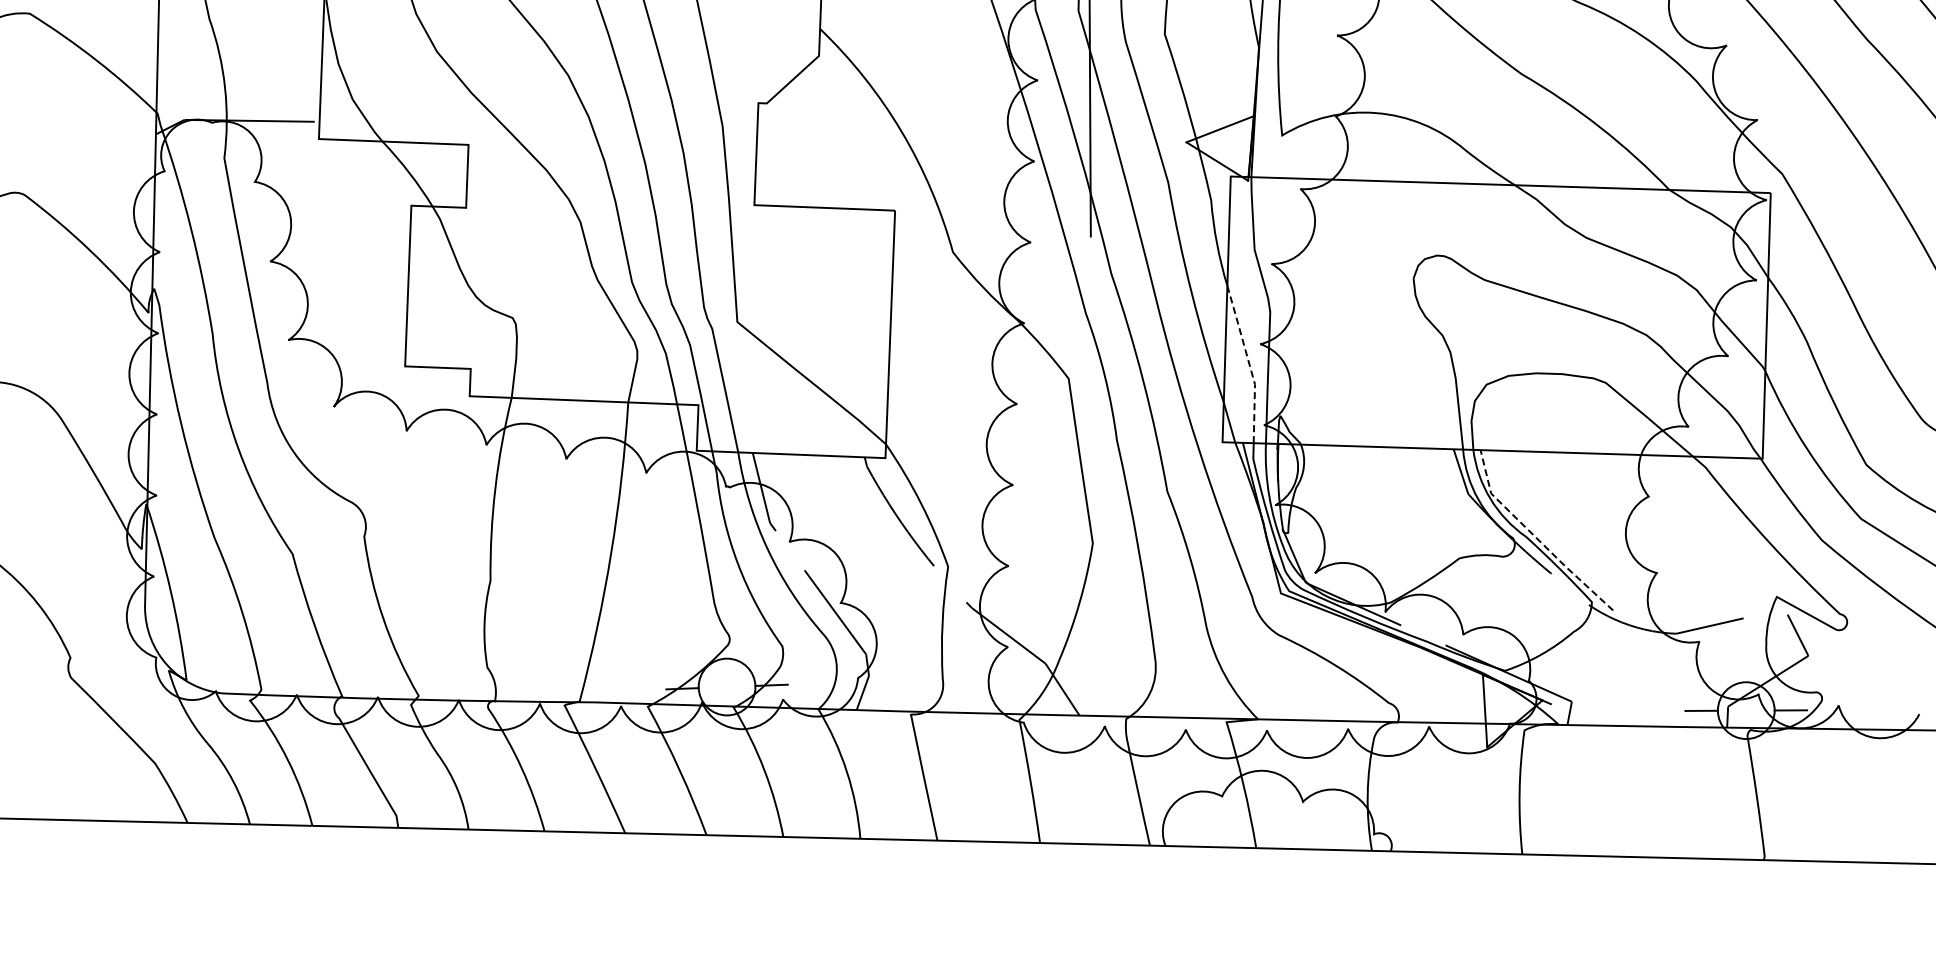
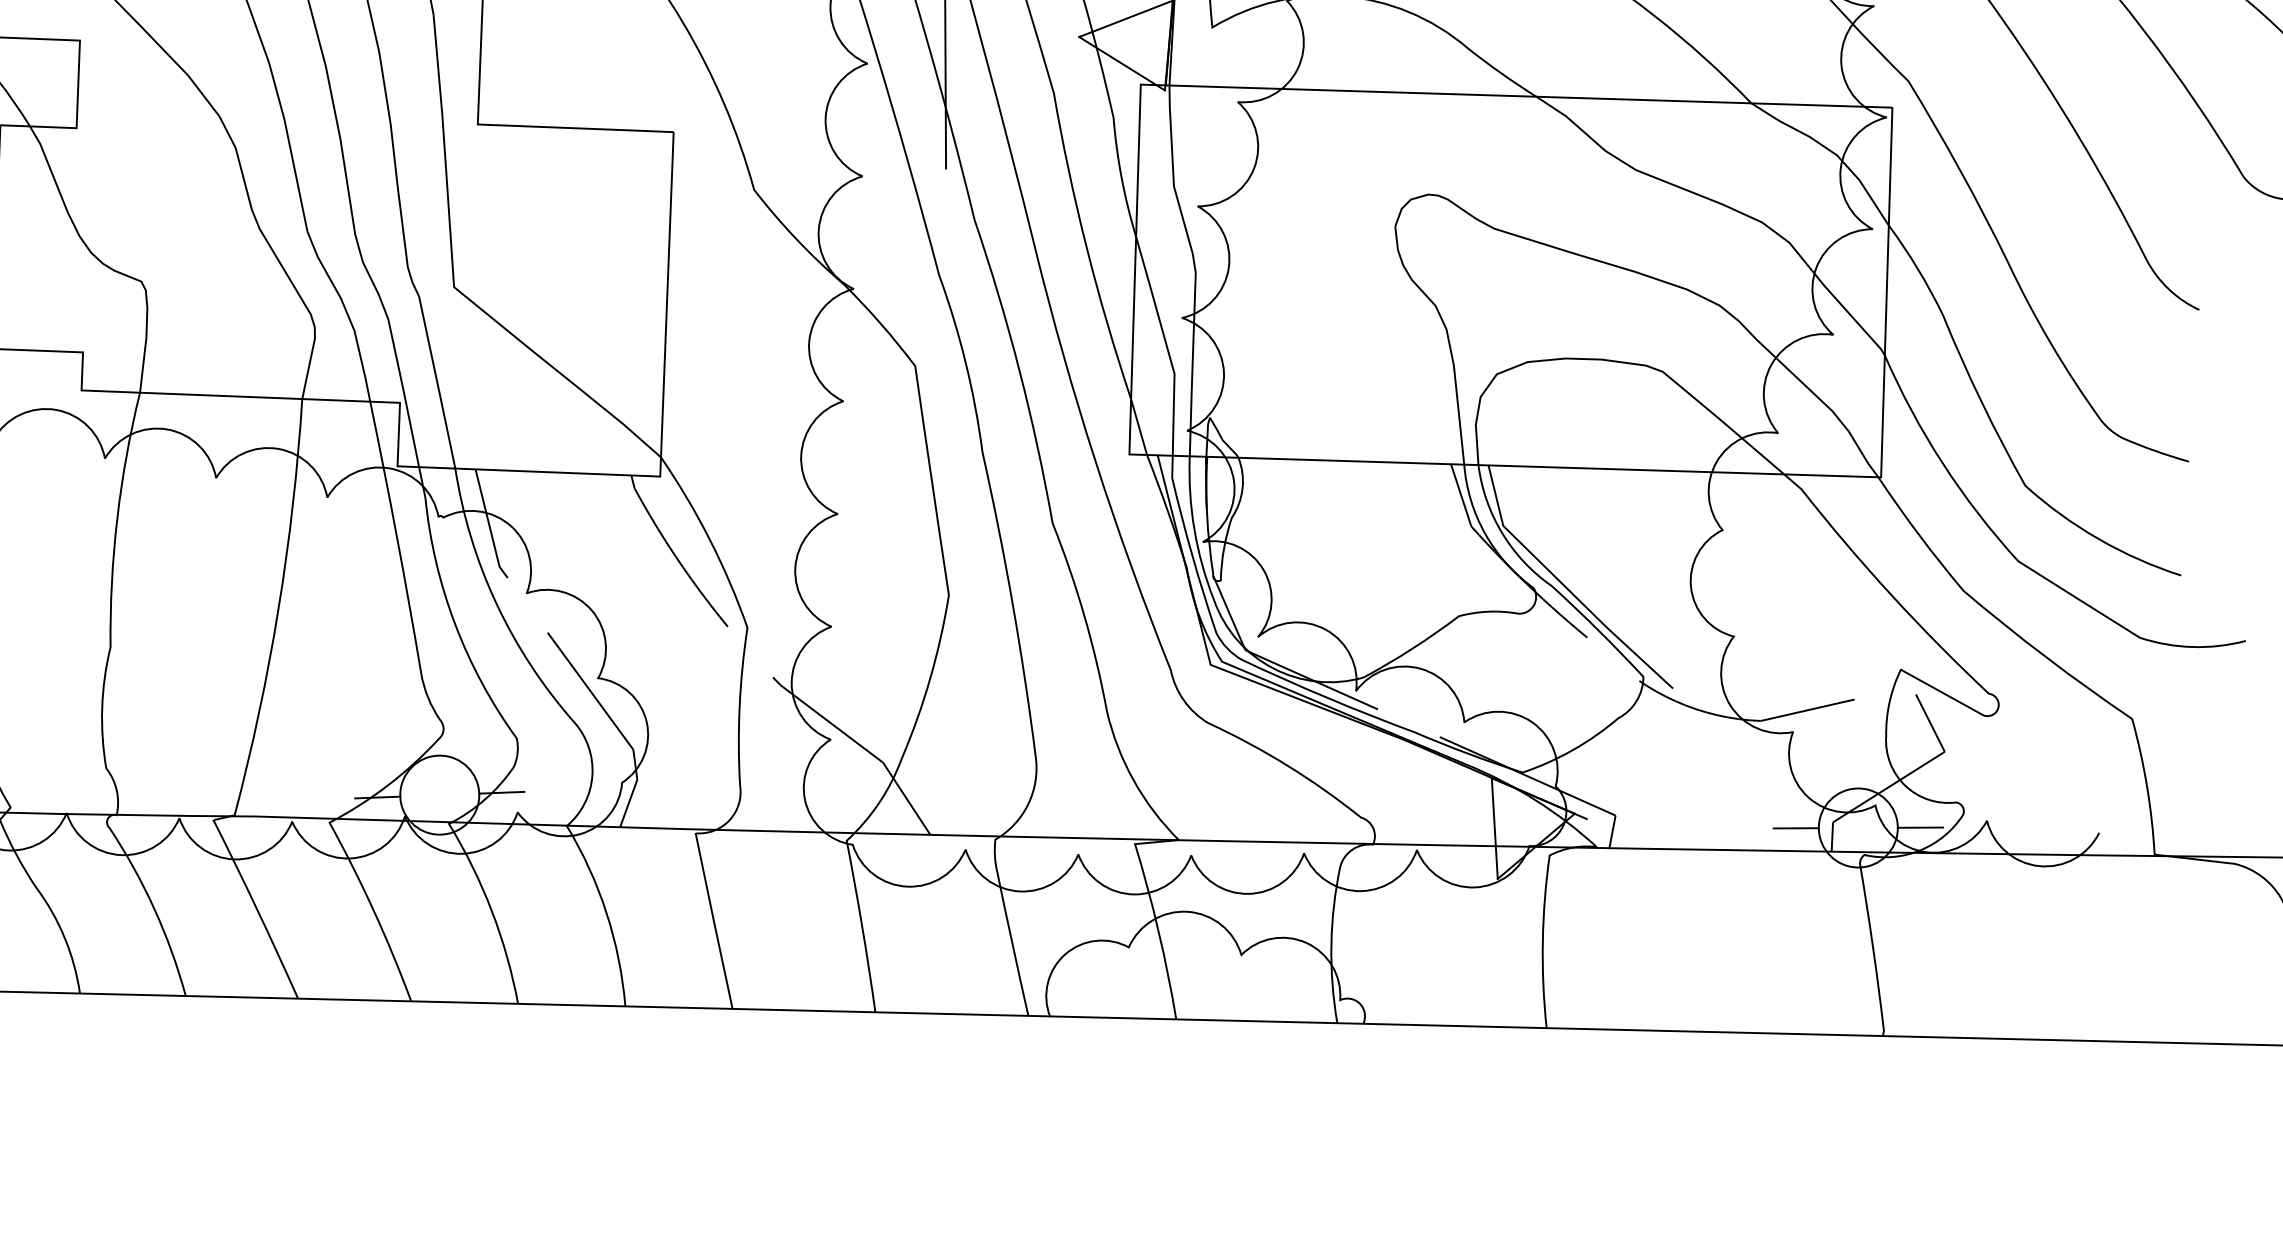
line: (1249, 363) -> (1166, 344), dashed -> solid
line: (1535, 536) -> (1564, 585), dashed -> solid

